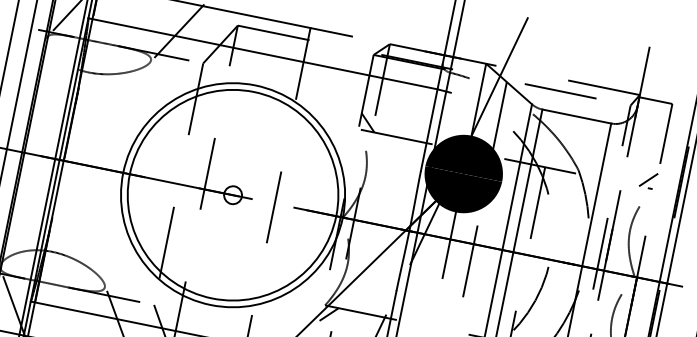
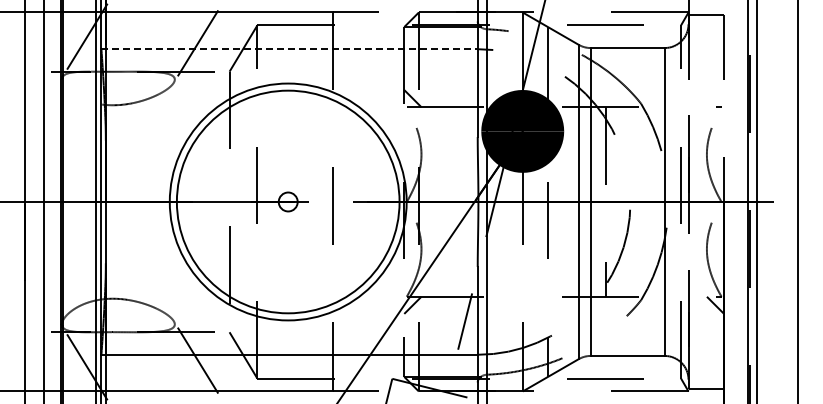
line: (263, 54) -> (289, 49), solid -> dashed
line: (648, 179) -> (715, 98), removed

